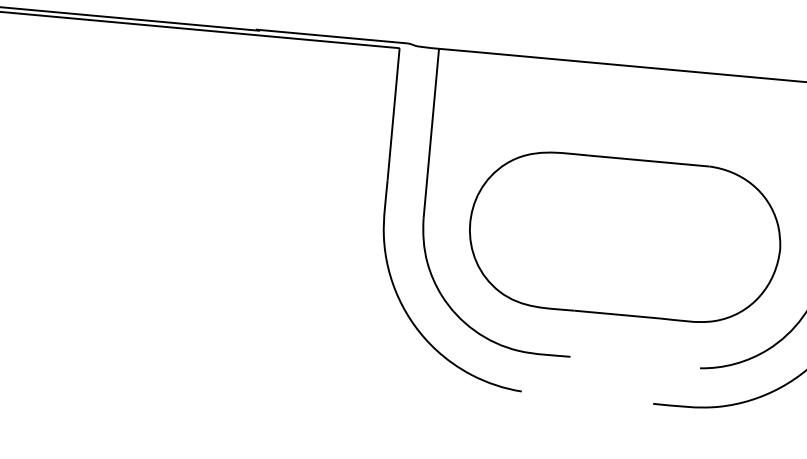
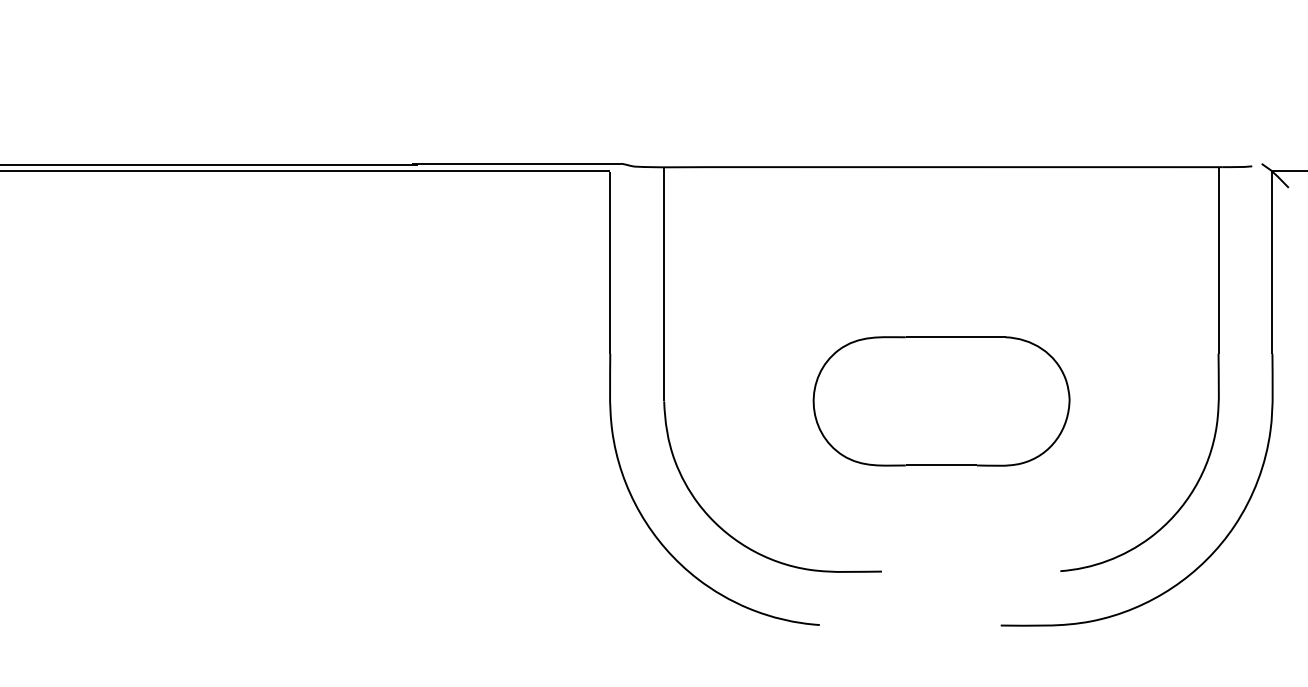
part: (624, 237) -> (941, 401), size x0.6

